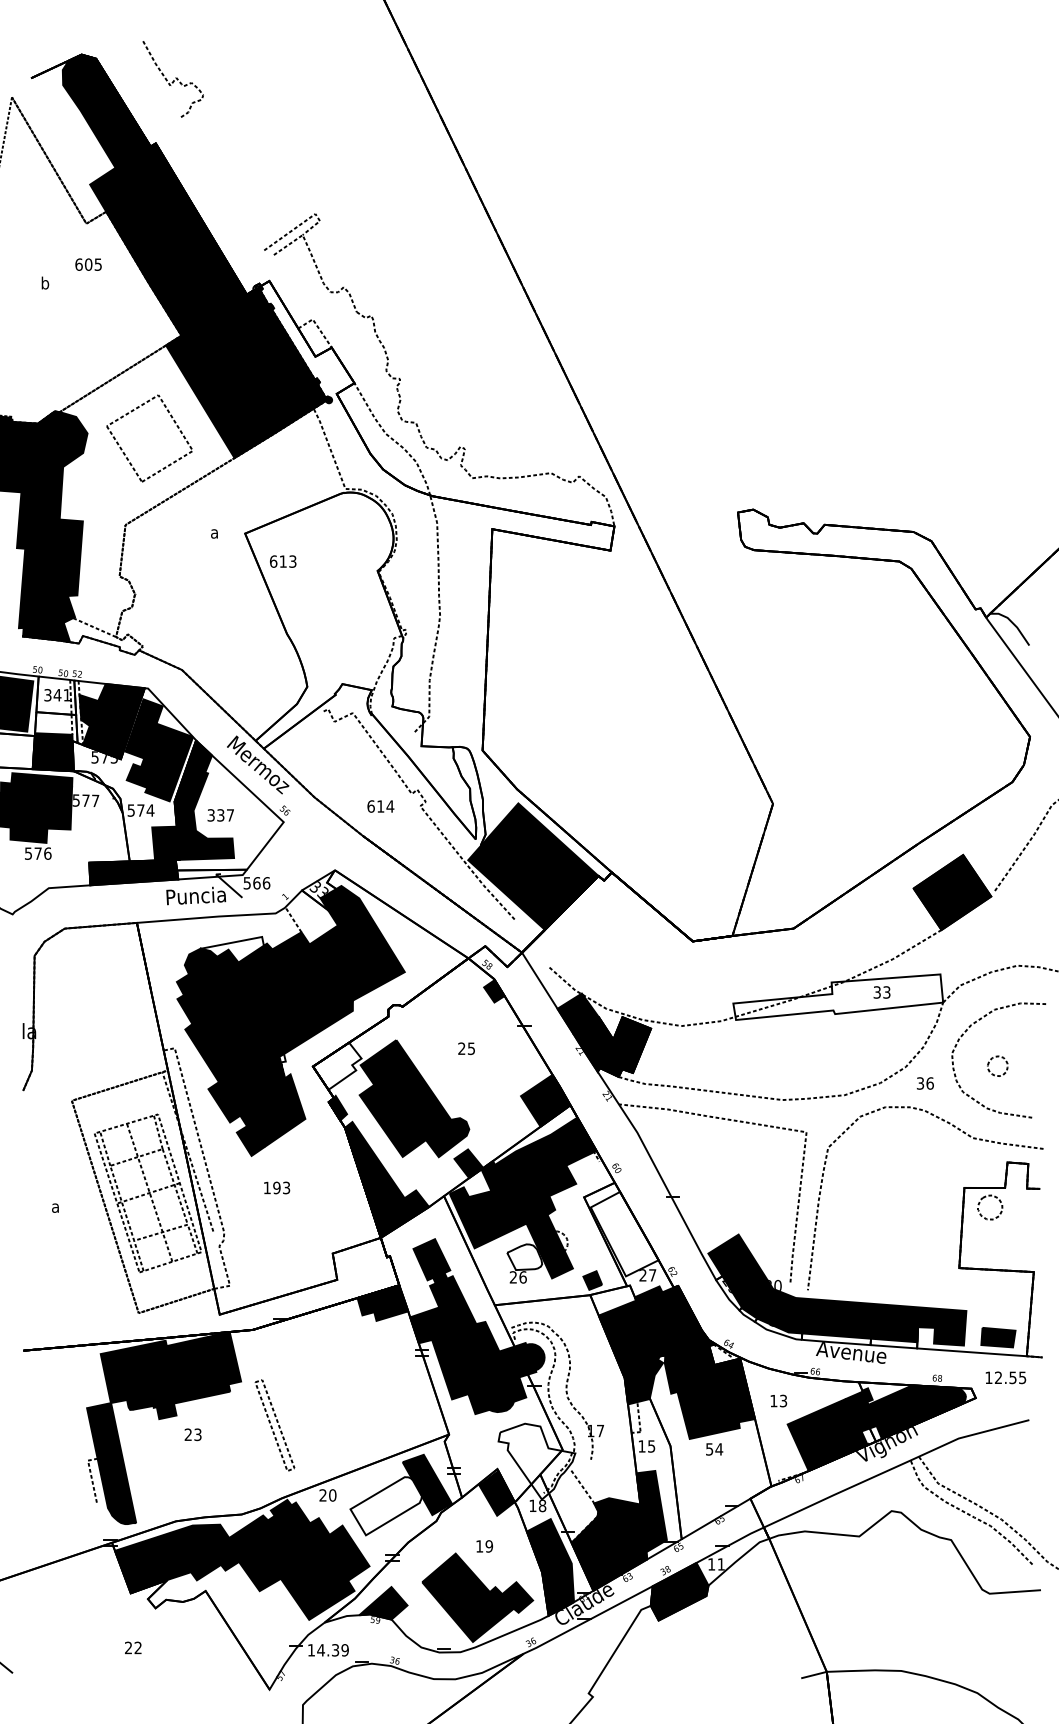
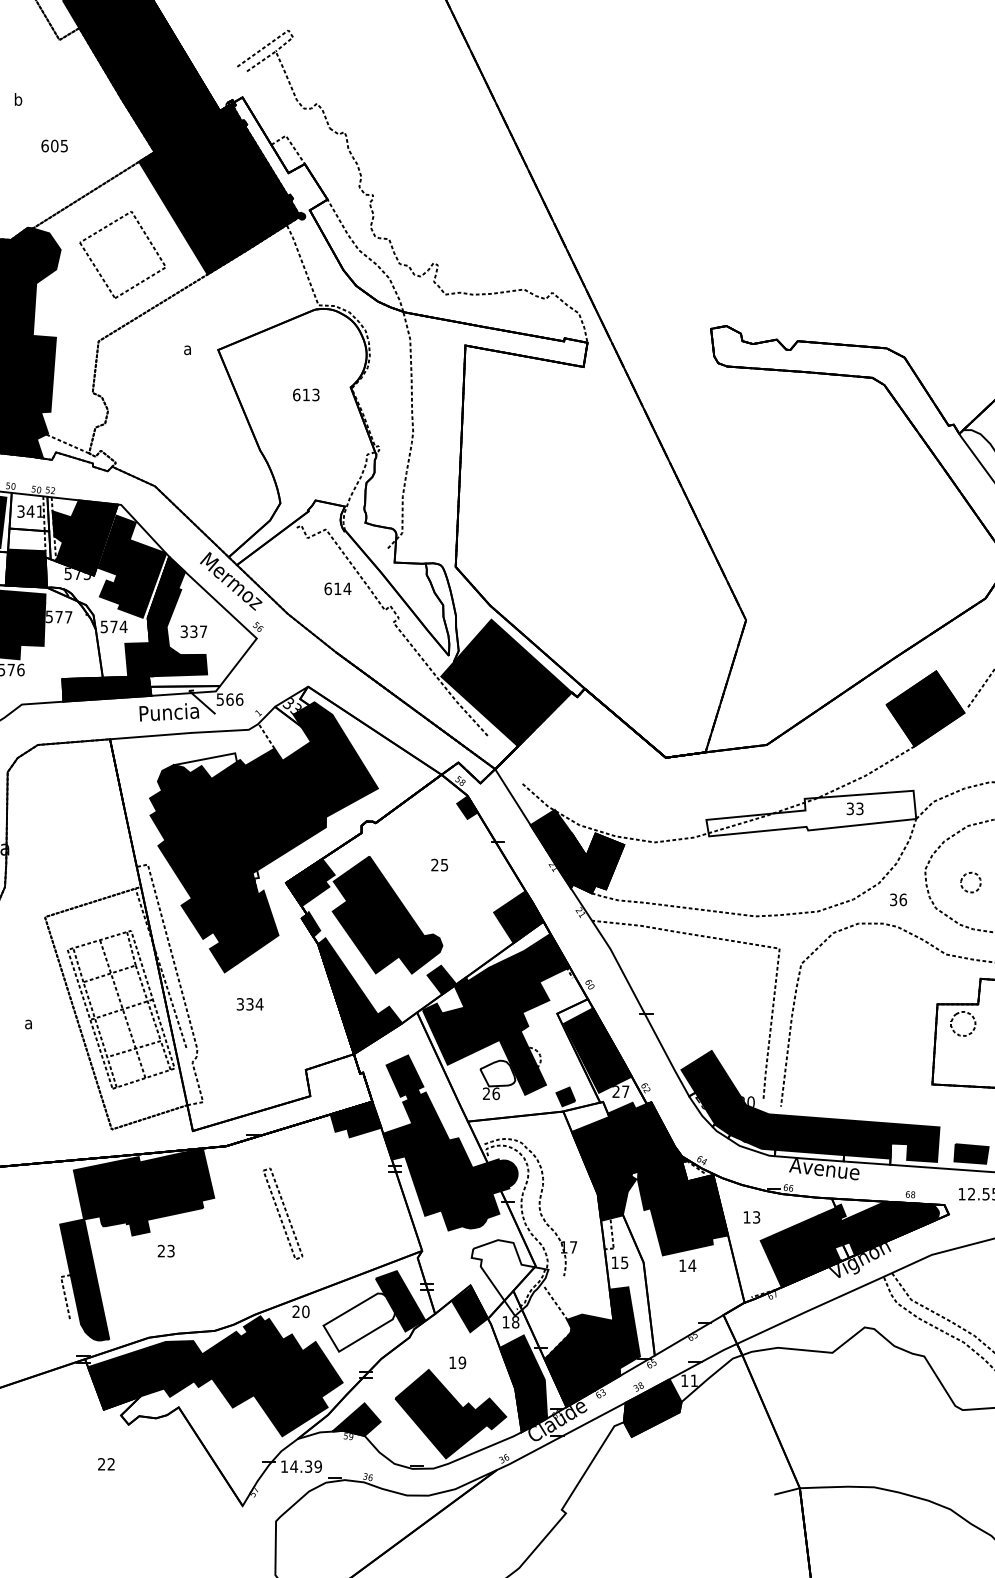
text: (88, 264) -> (54, 145), moved
text: (283, 561) -> (306, 394), moved
text: (380, 806) -> (337, 588), moved
fill: (337, 1065) -> (310, 881), added
text: (276, 1187) -> (249, 1003), 193 -> 334
fill: (624, 1233) -> (597, 1049), added
part: (274, 1425) -> (282, 1213), moved
text: (709, 1449) -> (682, 1265), 54 -> 14

